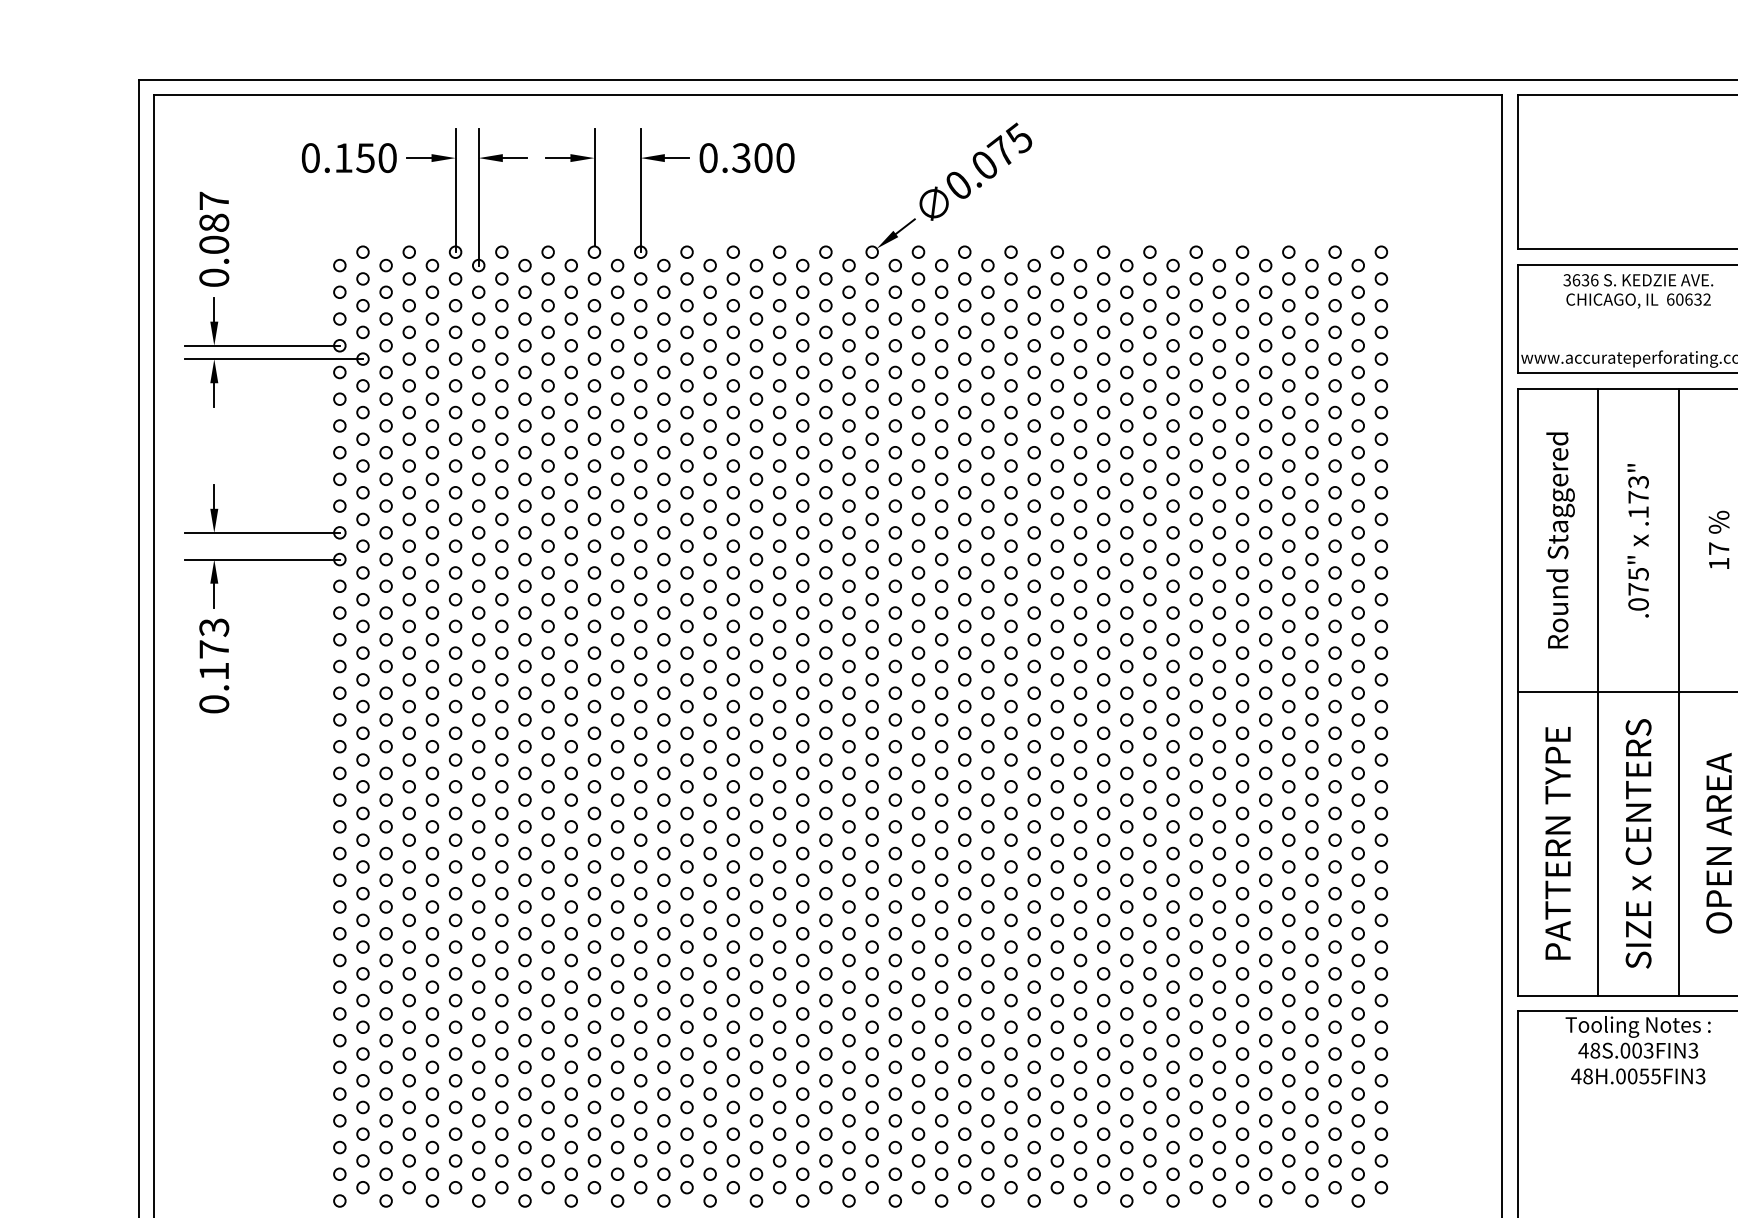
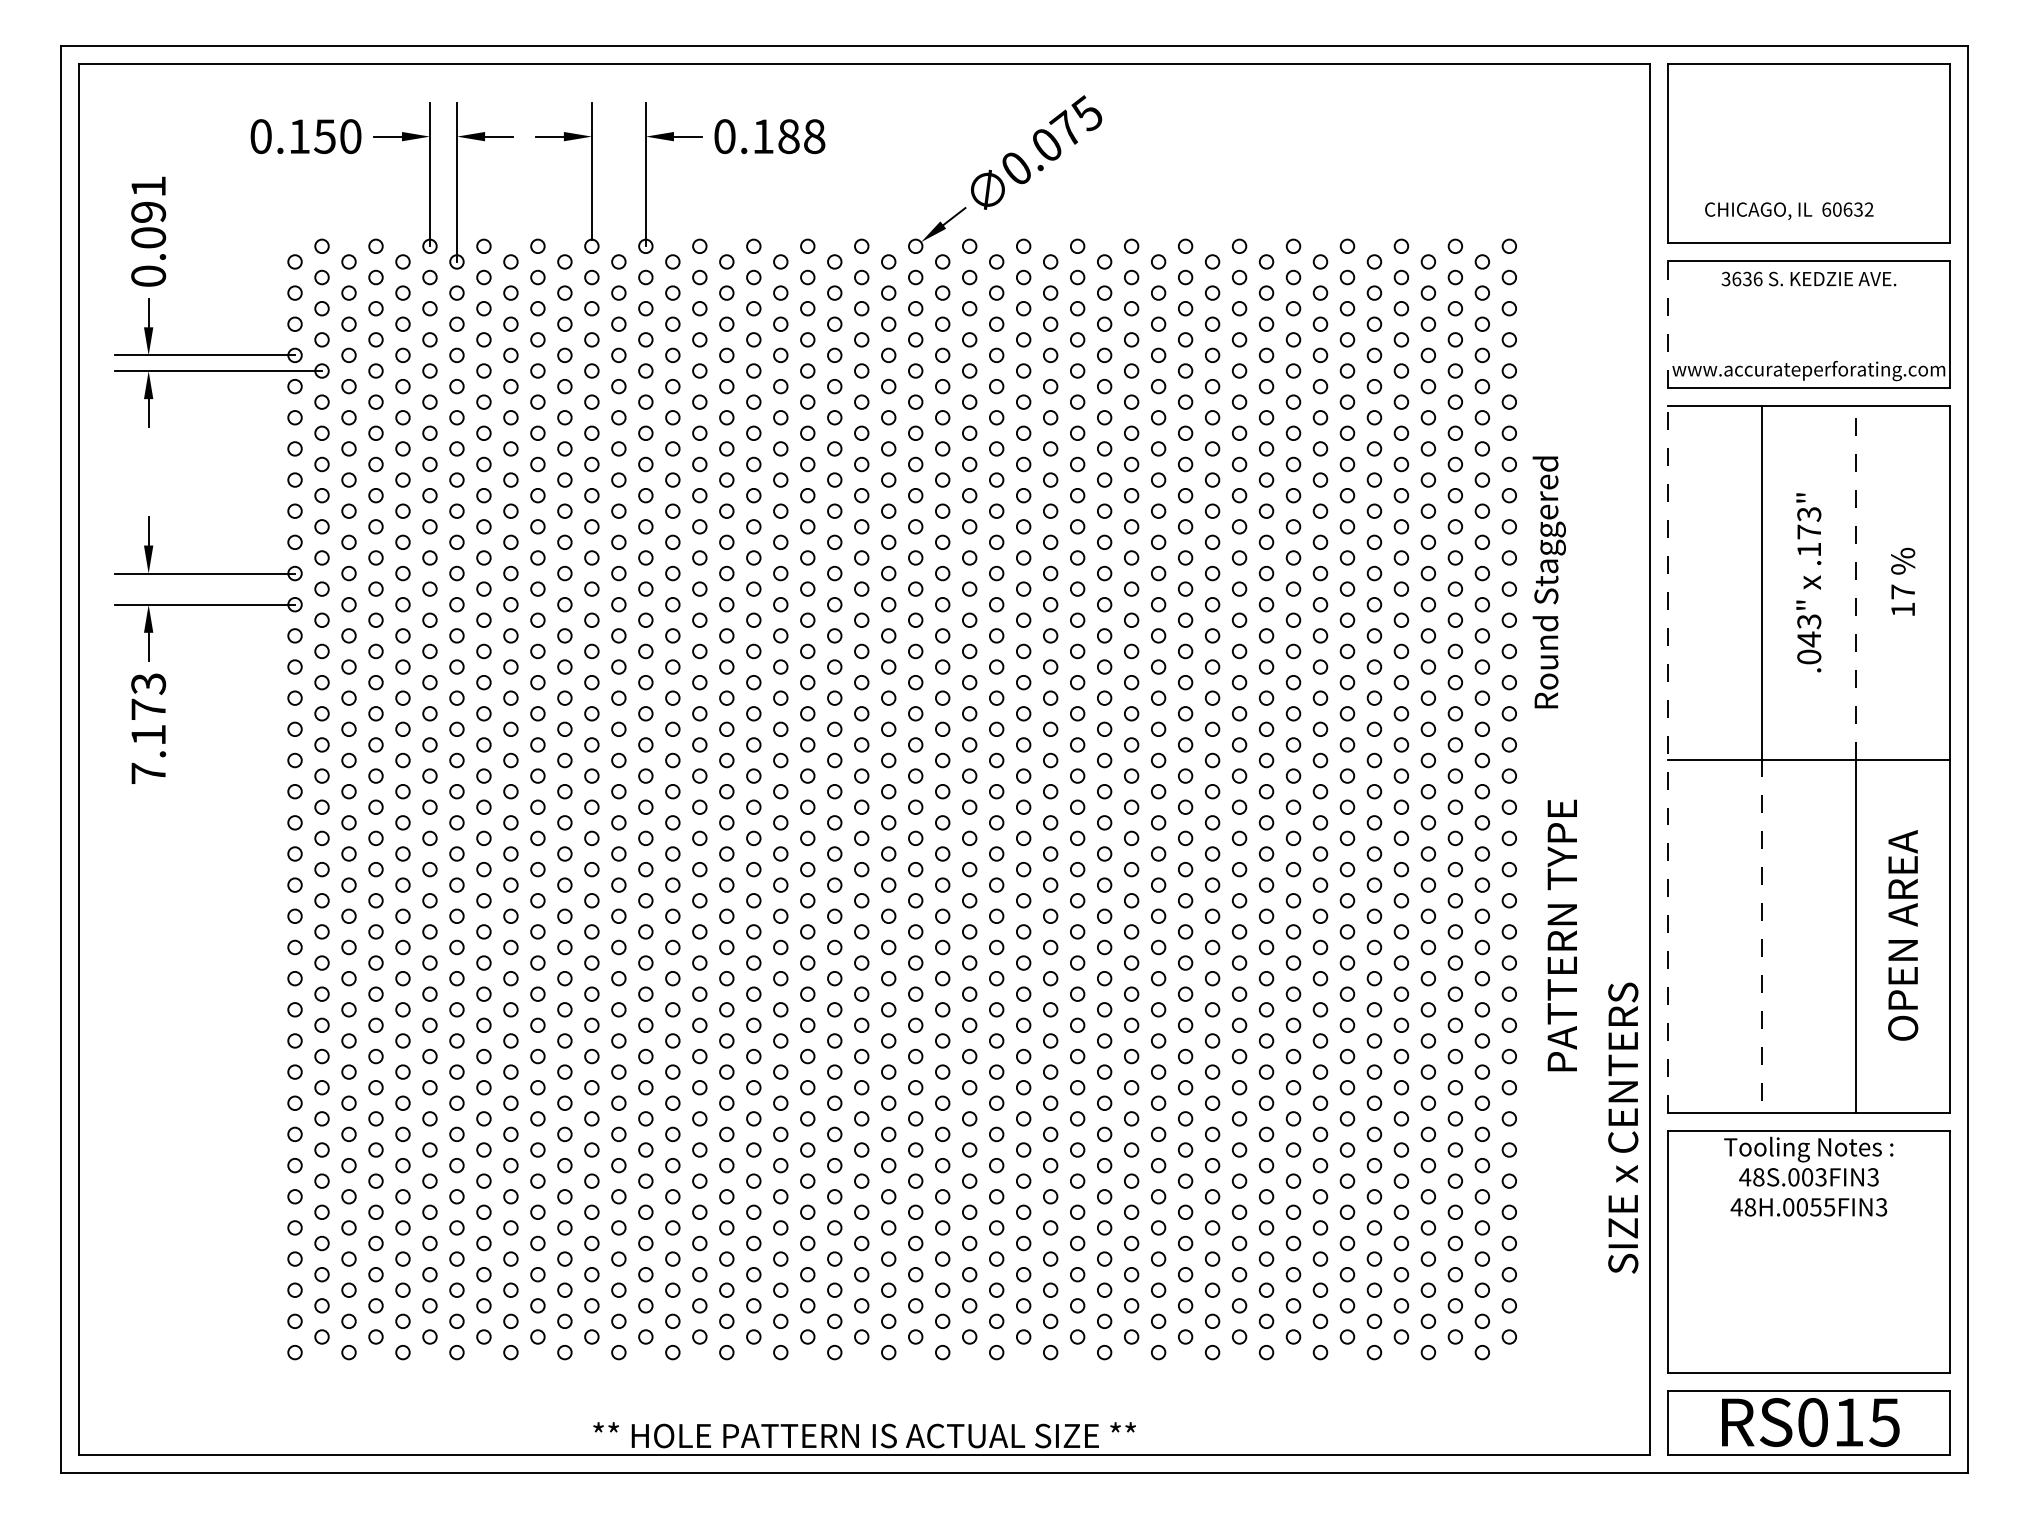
text: (763, 157) -> (788, 136), 0.300 -> 0.188
text: (214, 212) -> (148, 199), 0.087 -> 0.091
text: (1638, 300) -> (1789, 210), moved
line: (1517, 318) -> (1668, 323), solid -> dashed
text: (1559, 540) -> (1548, 582), moved
line: (1679, 540) -> (1856, 582), solid -> dashed
text: (1637, 581) -> (1808, 630), .075" -> .043"
line: (1517, 692) -> (1668, 759), solid -> dashed
text: (214, 703) -> (148, 772), 0.173 -> 7.173
text: (1557, 843) -> (1561, 935), moved
text: (1638, 843) -> (1623, 1127), moved
line: (1598, 844) -> (1762, 936), solid -> dashed

